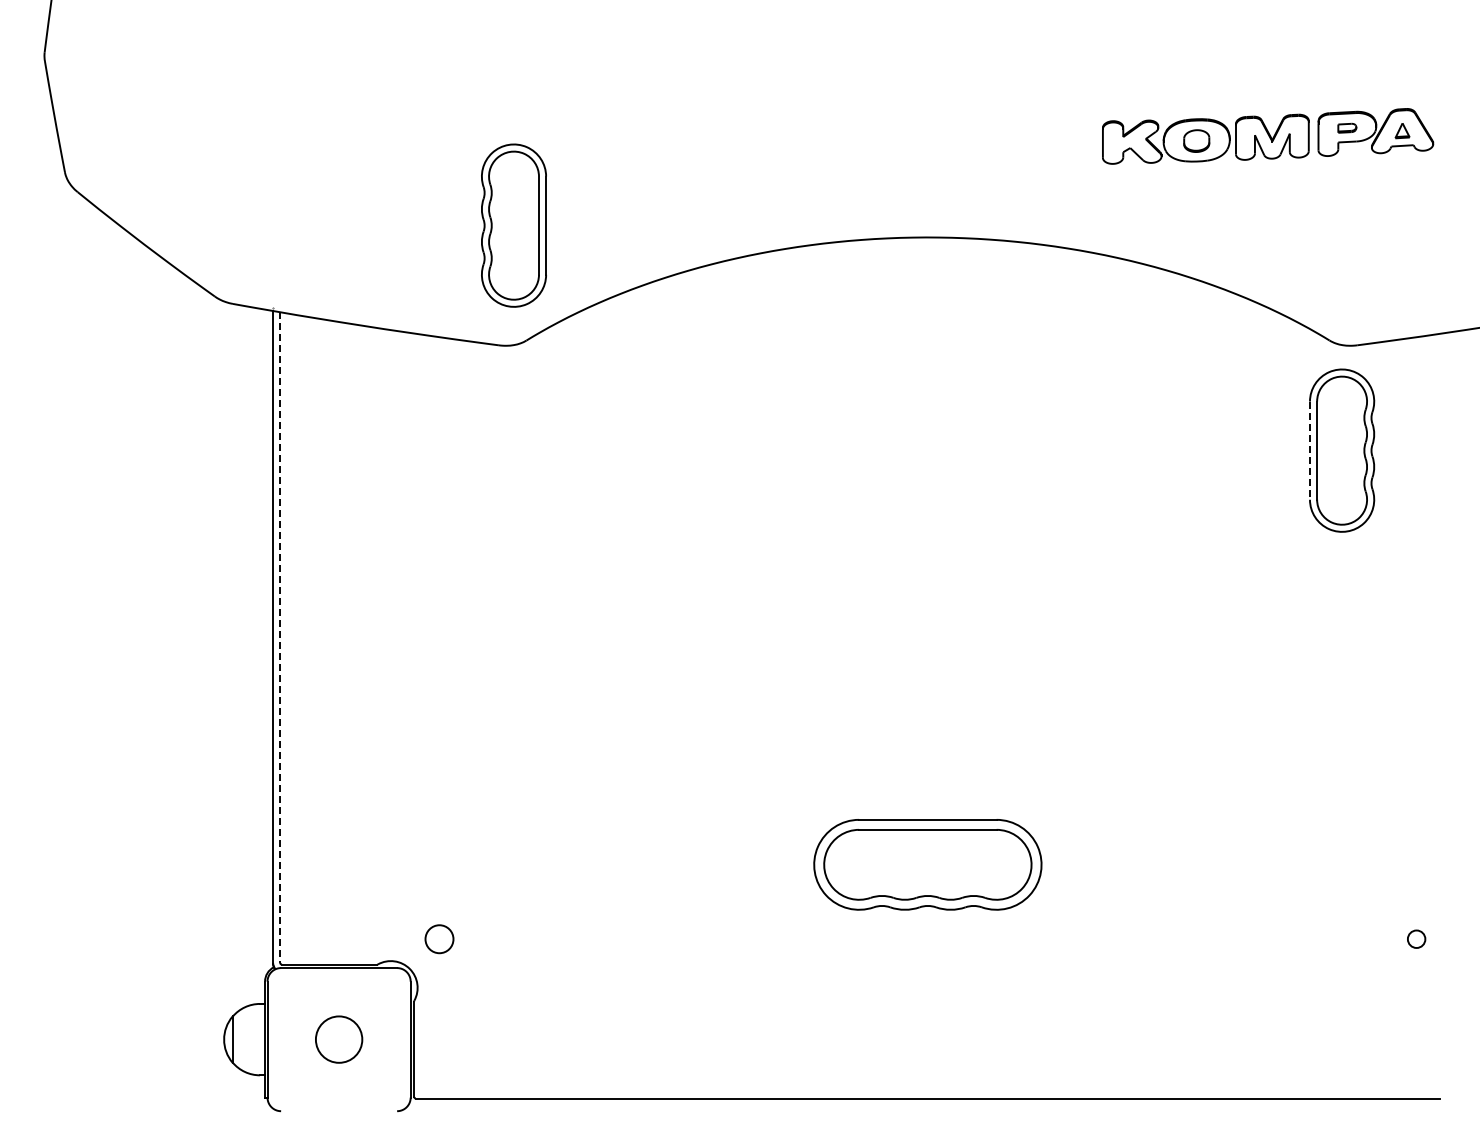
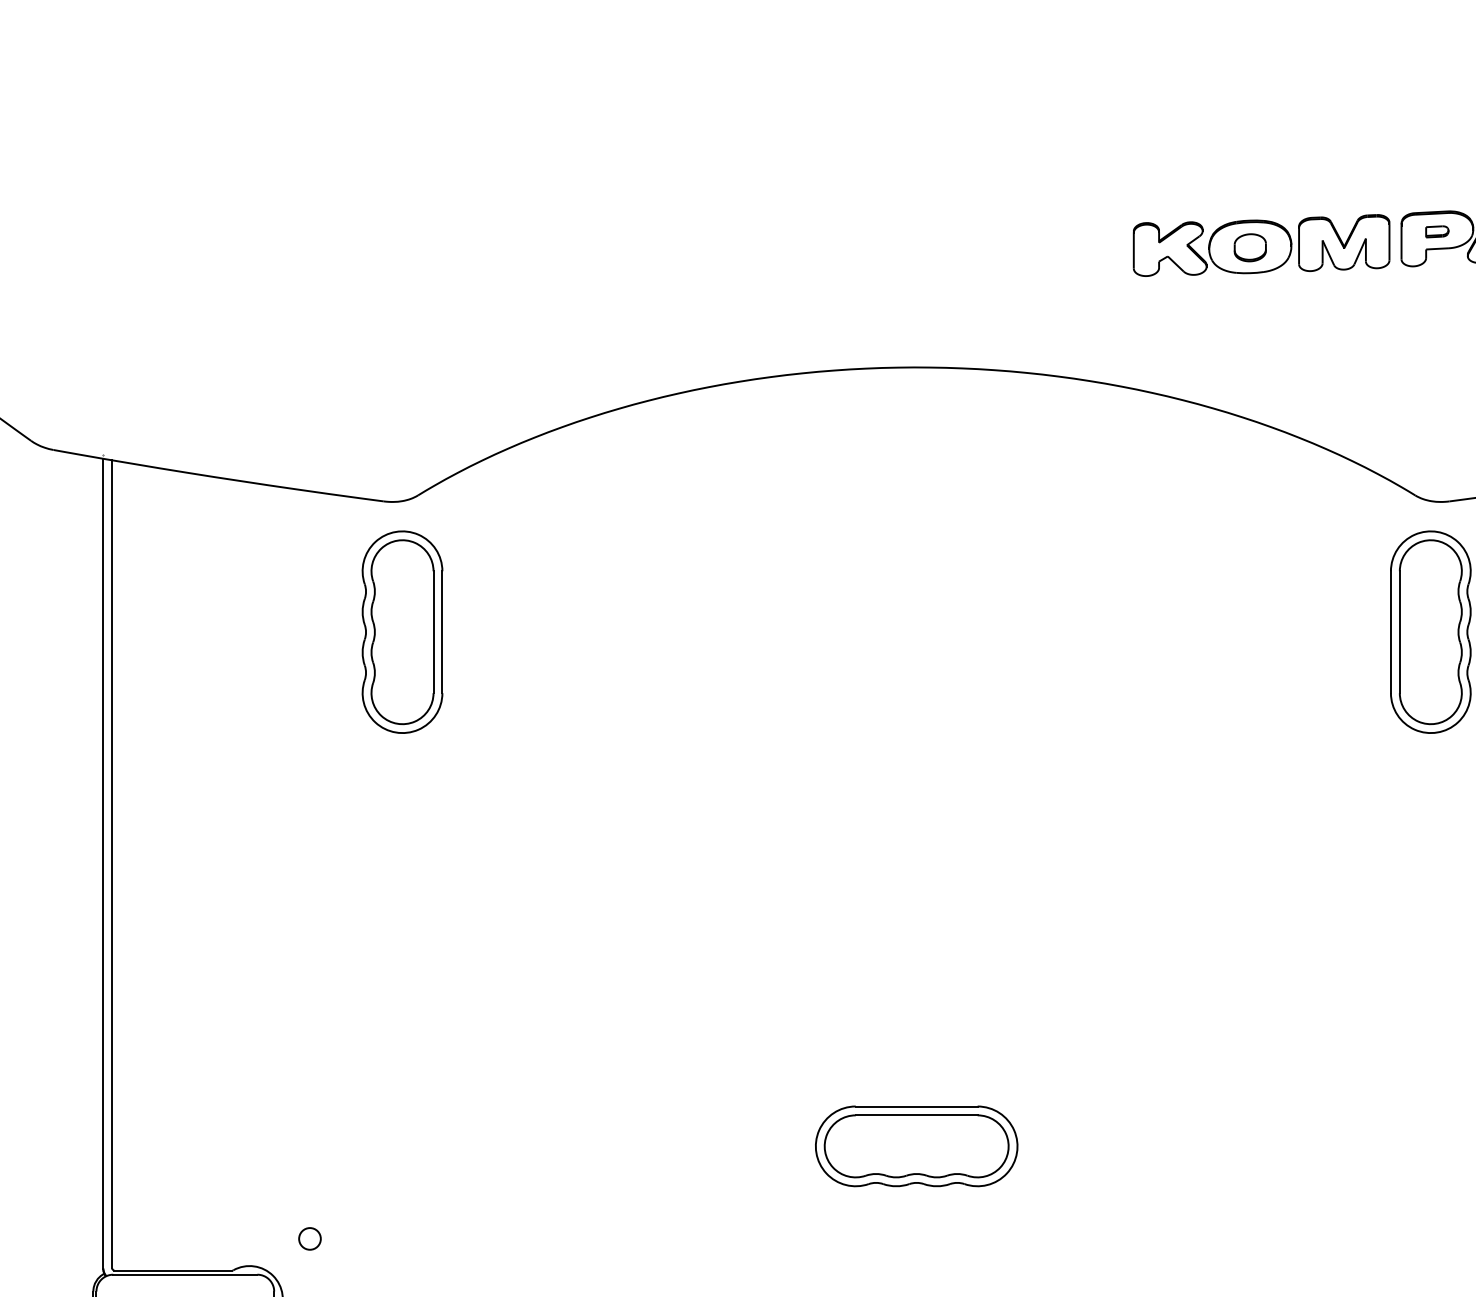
part: (513, 225) -> (401, 631), moved
line: (1309, 451) -> (1390, 633), dashed -> solid
line: (280, 638) -> (112, 865), dashed -> solid
part: (928, 864) -> (917, 1146), size x0.71
circle: (439, 938) -> (309, 1237), size x0.62

